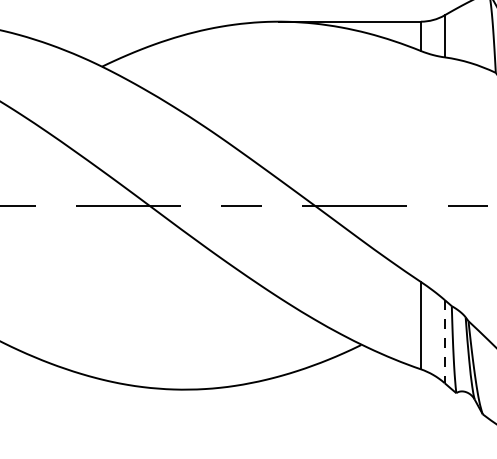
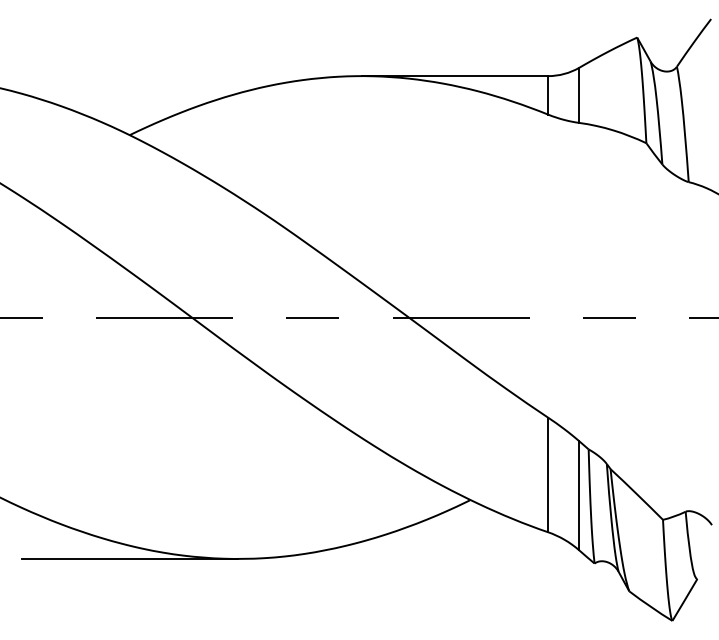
line: (444, 341) -> (579, 495), dashed -> solid
line: (101, 389) -> (129, 558), added

